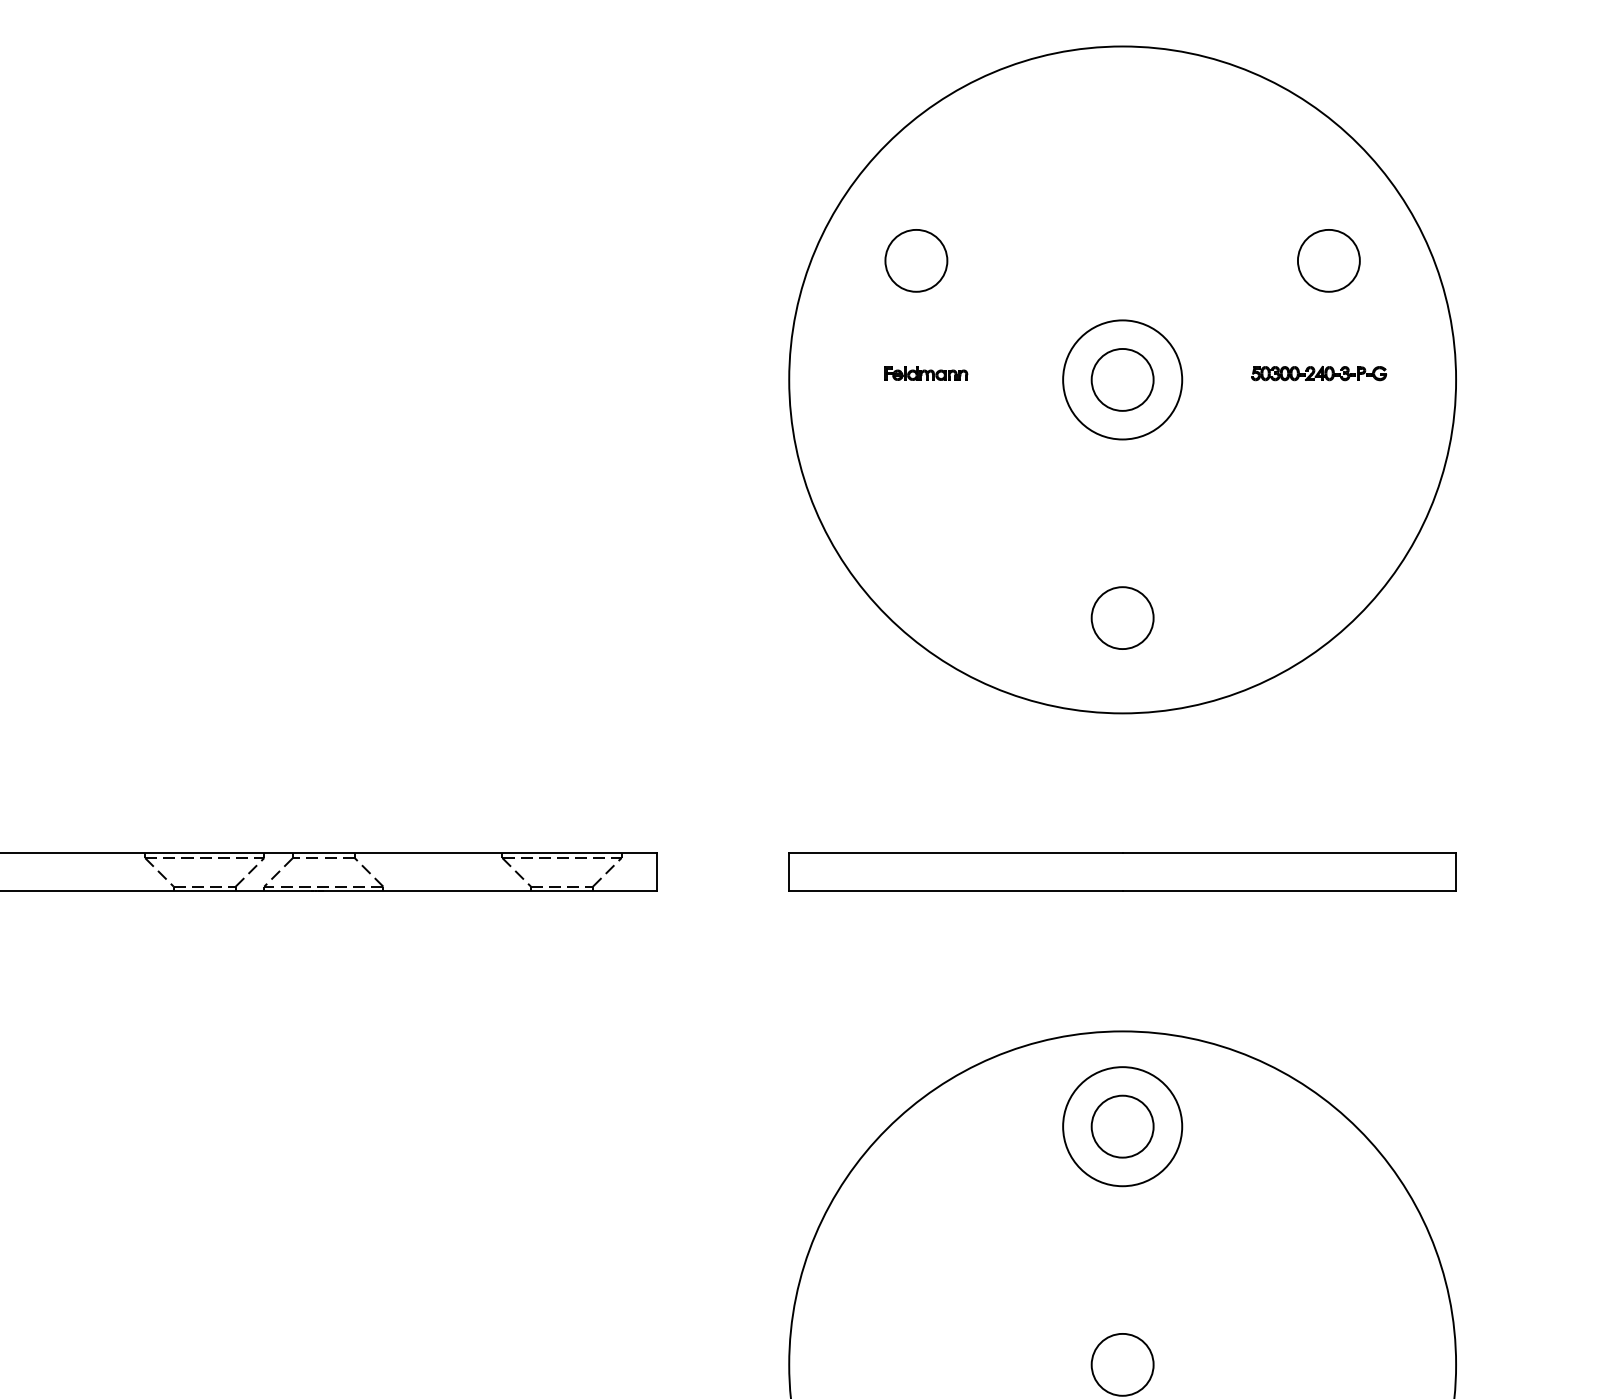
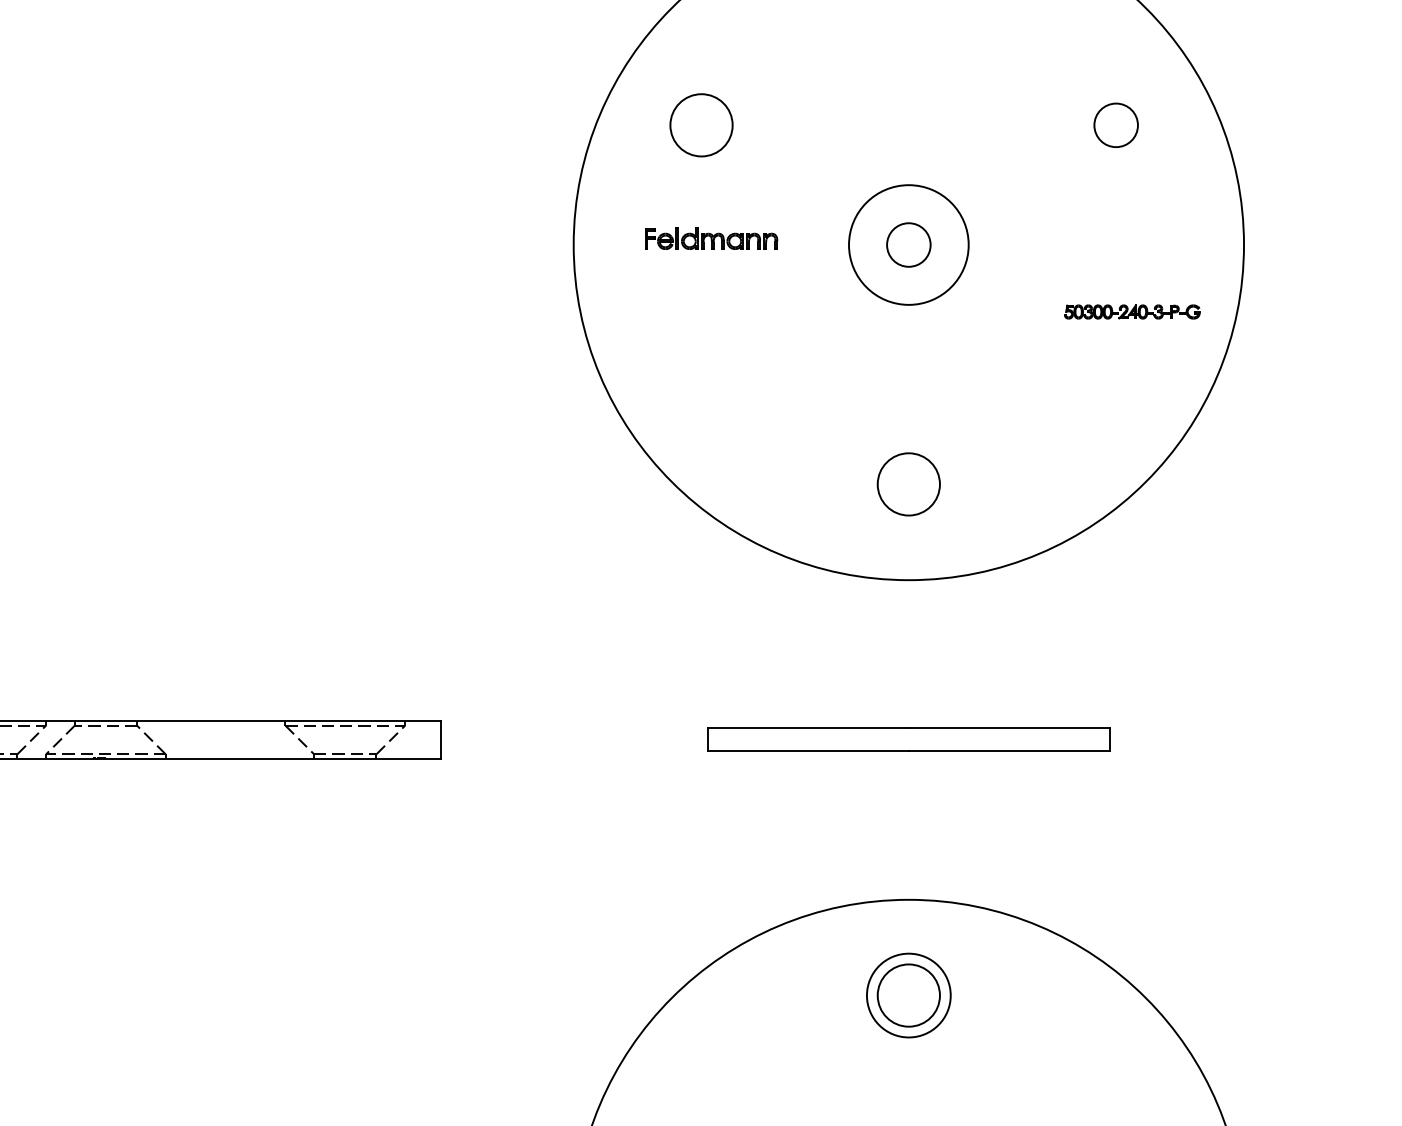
circle: (1328, 260) -> (1115, 124), size x0.7
part: (926, 373) -> (711, 238), size x1.6
part: (1319, 373) -> (1132, 311), moved
circle: (1122, 379) -> (908, 244), size x0.7
part: (1122, 871) -> (908, 739), size x0.6
circle: (1122, 1126) -> (908, 995), size x0.7

